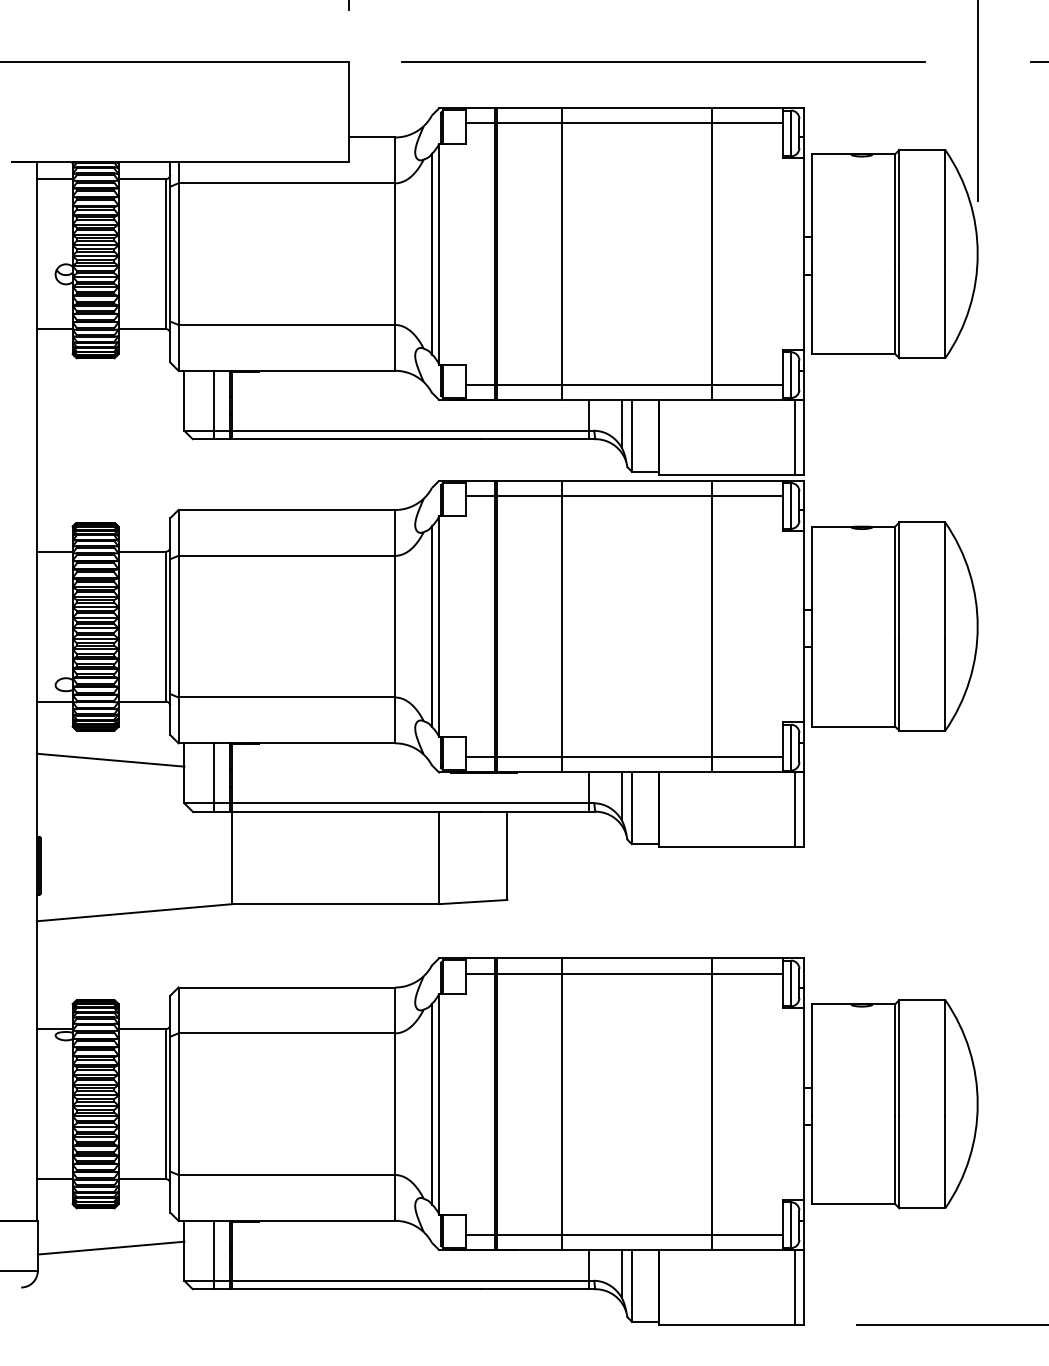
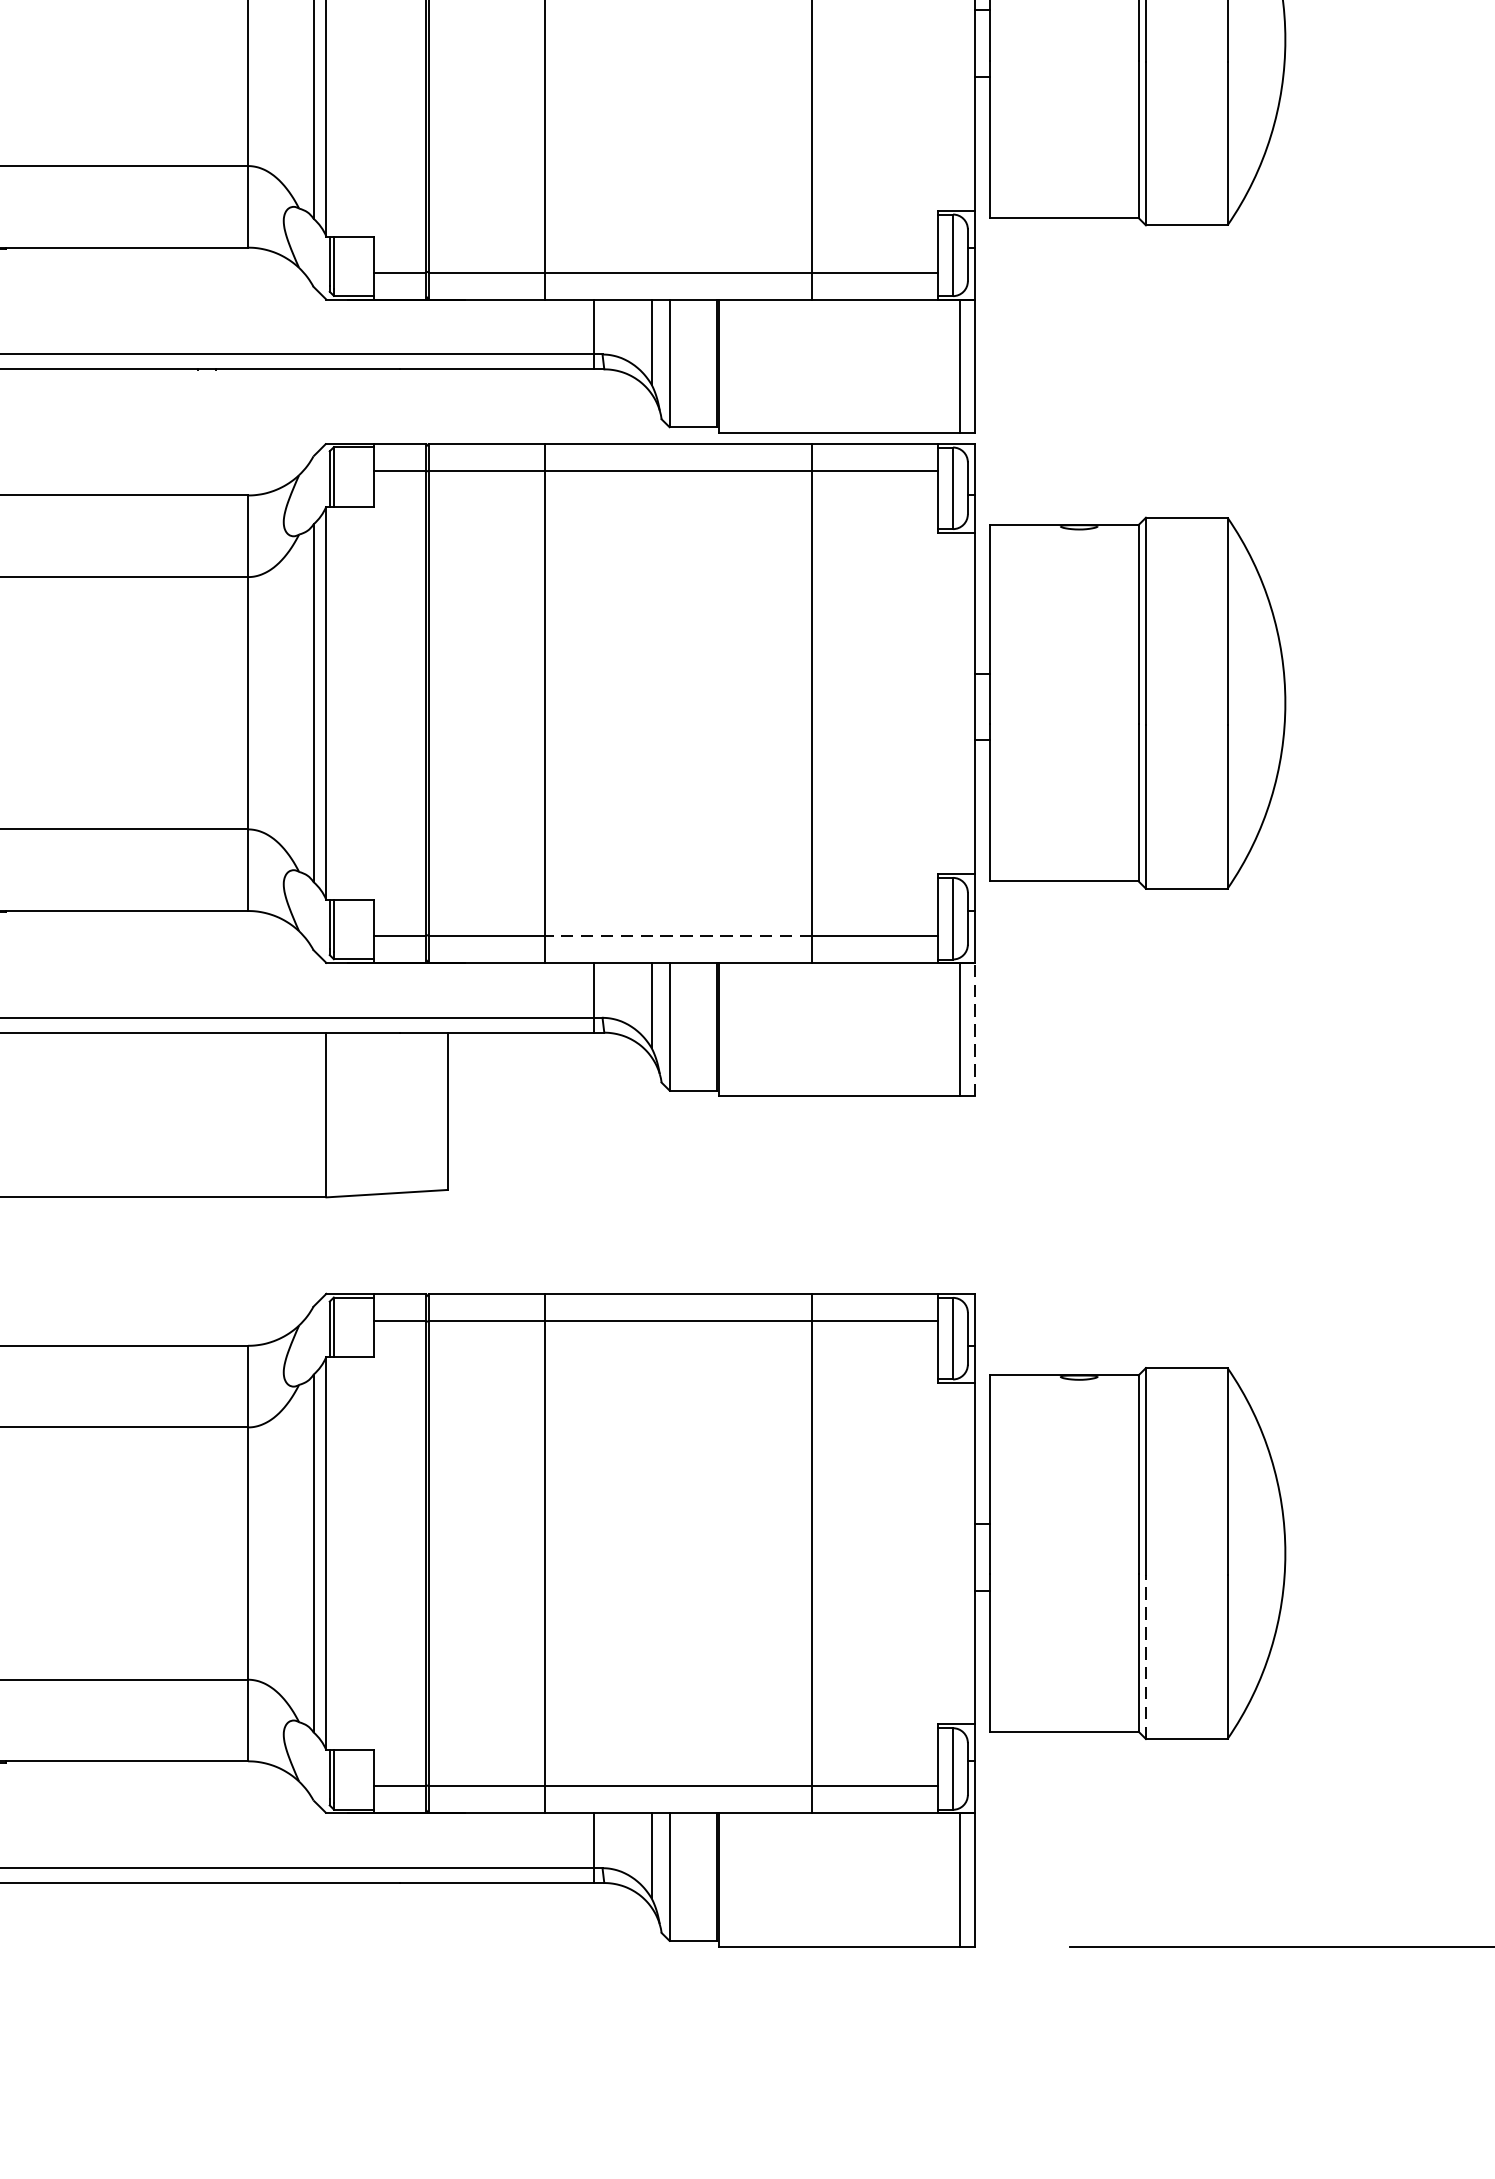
line: (636, 757) -> (677, 936), solid -> dashed
line: (803, 809) -> (975, 1028), solid -> dashed
line: (899, 1161) -> (1146, 1655), solid -> dashed

